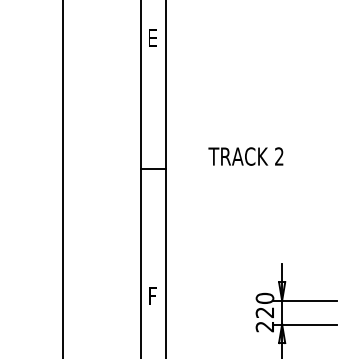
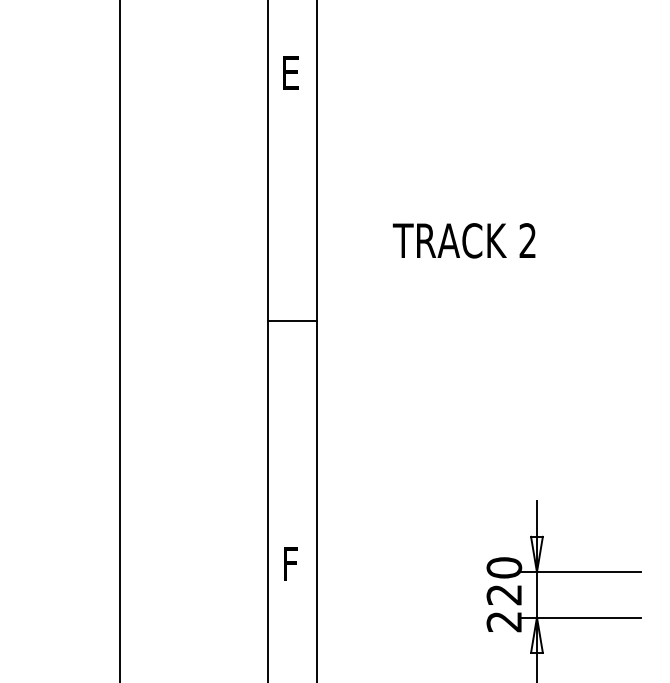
text: (245, 156) -> (463, 240), moved

